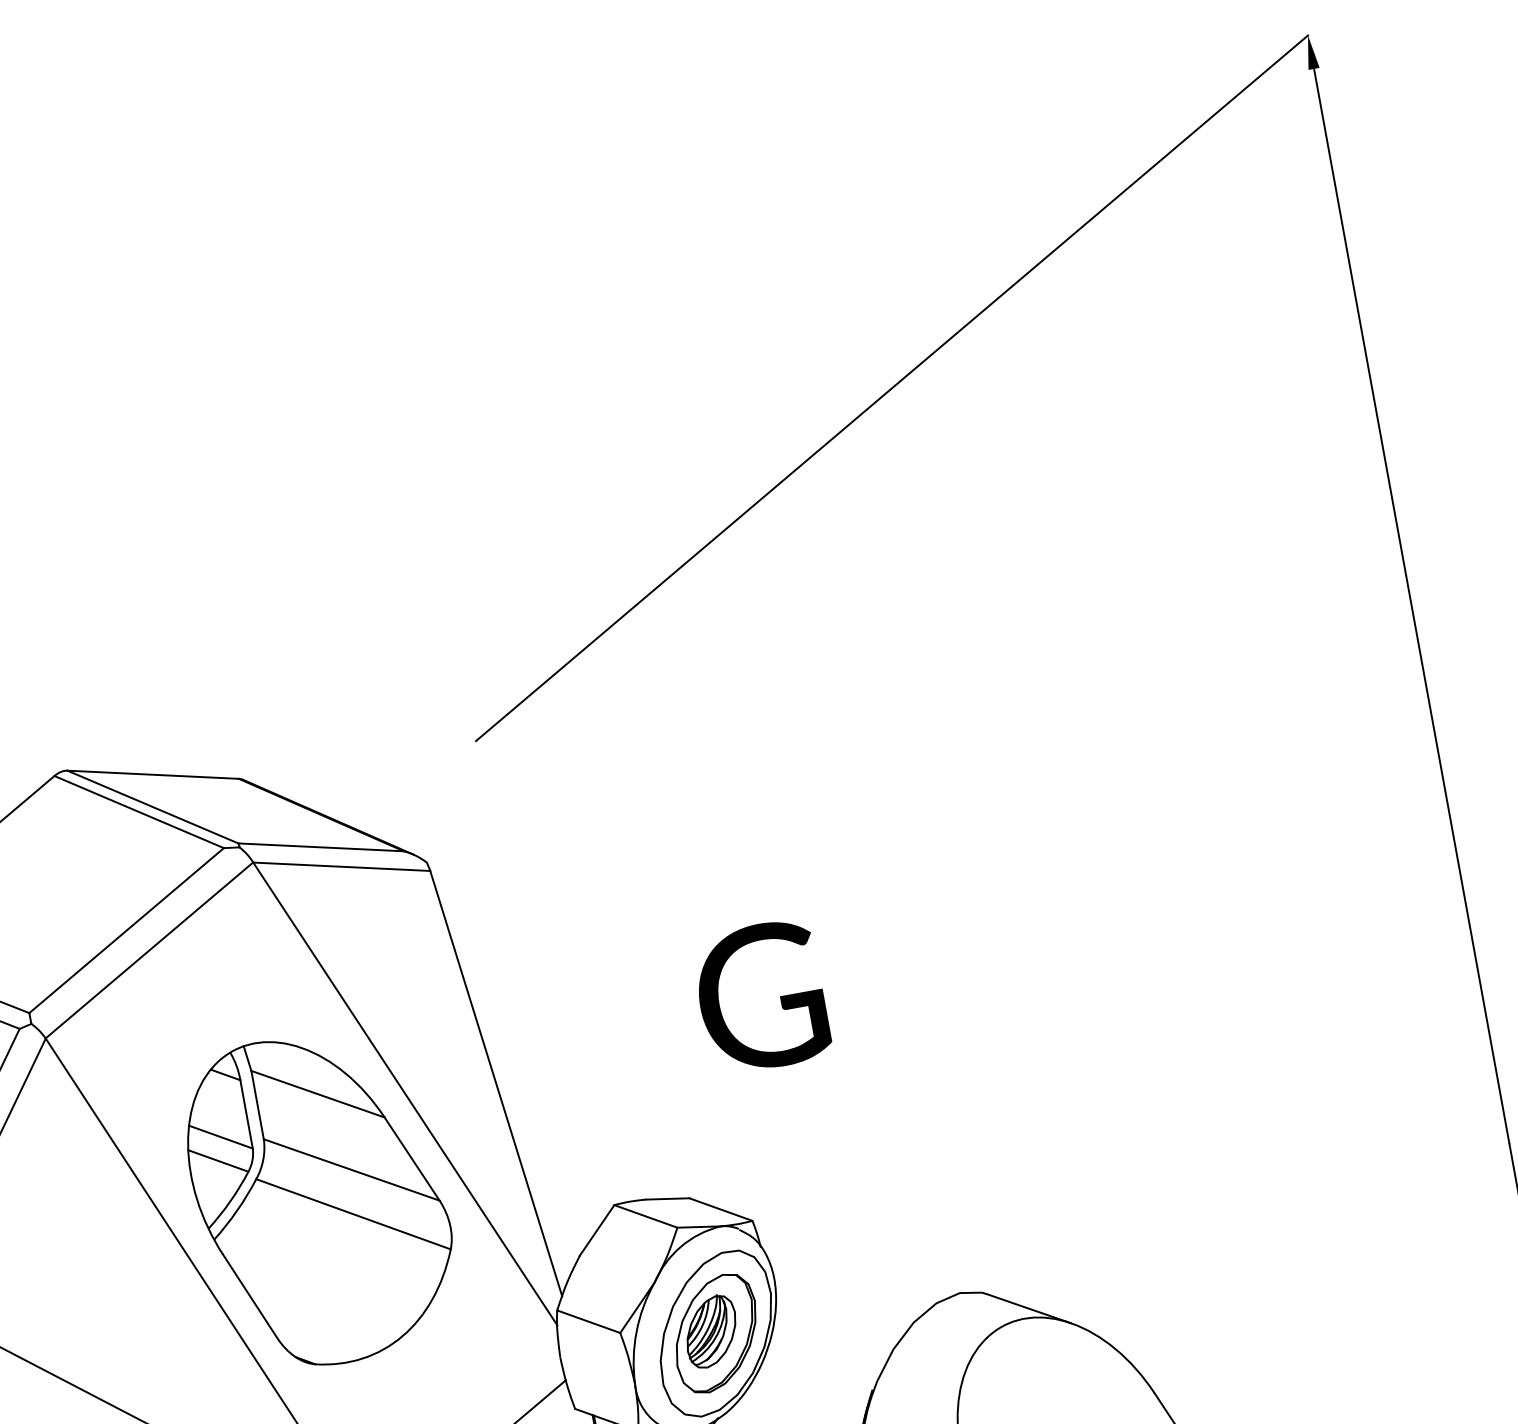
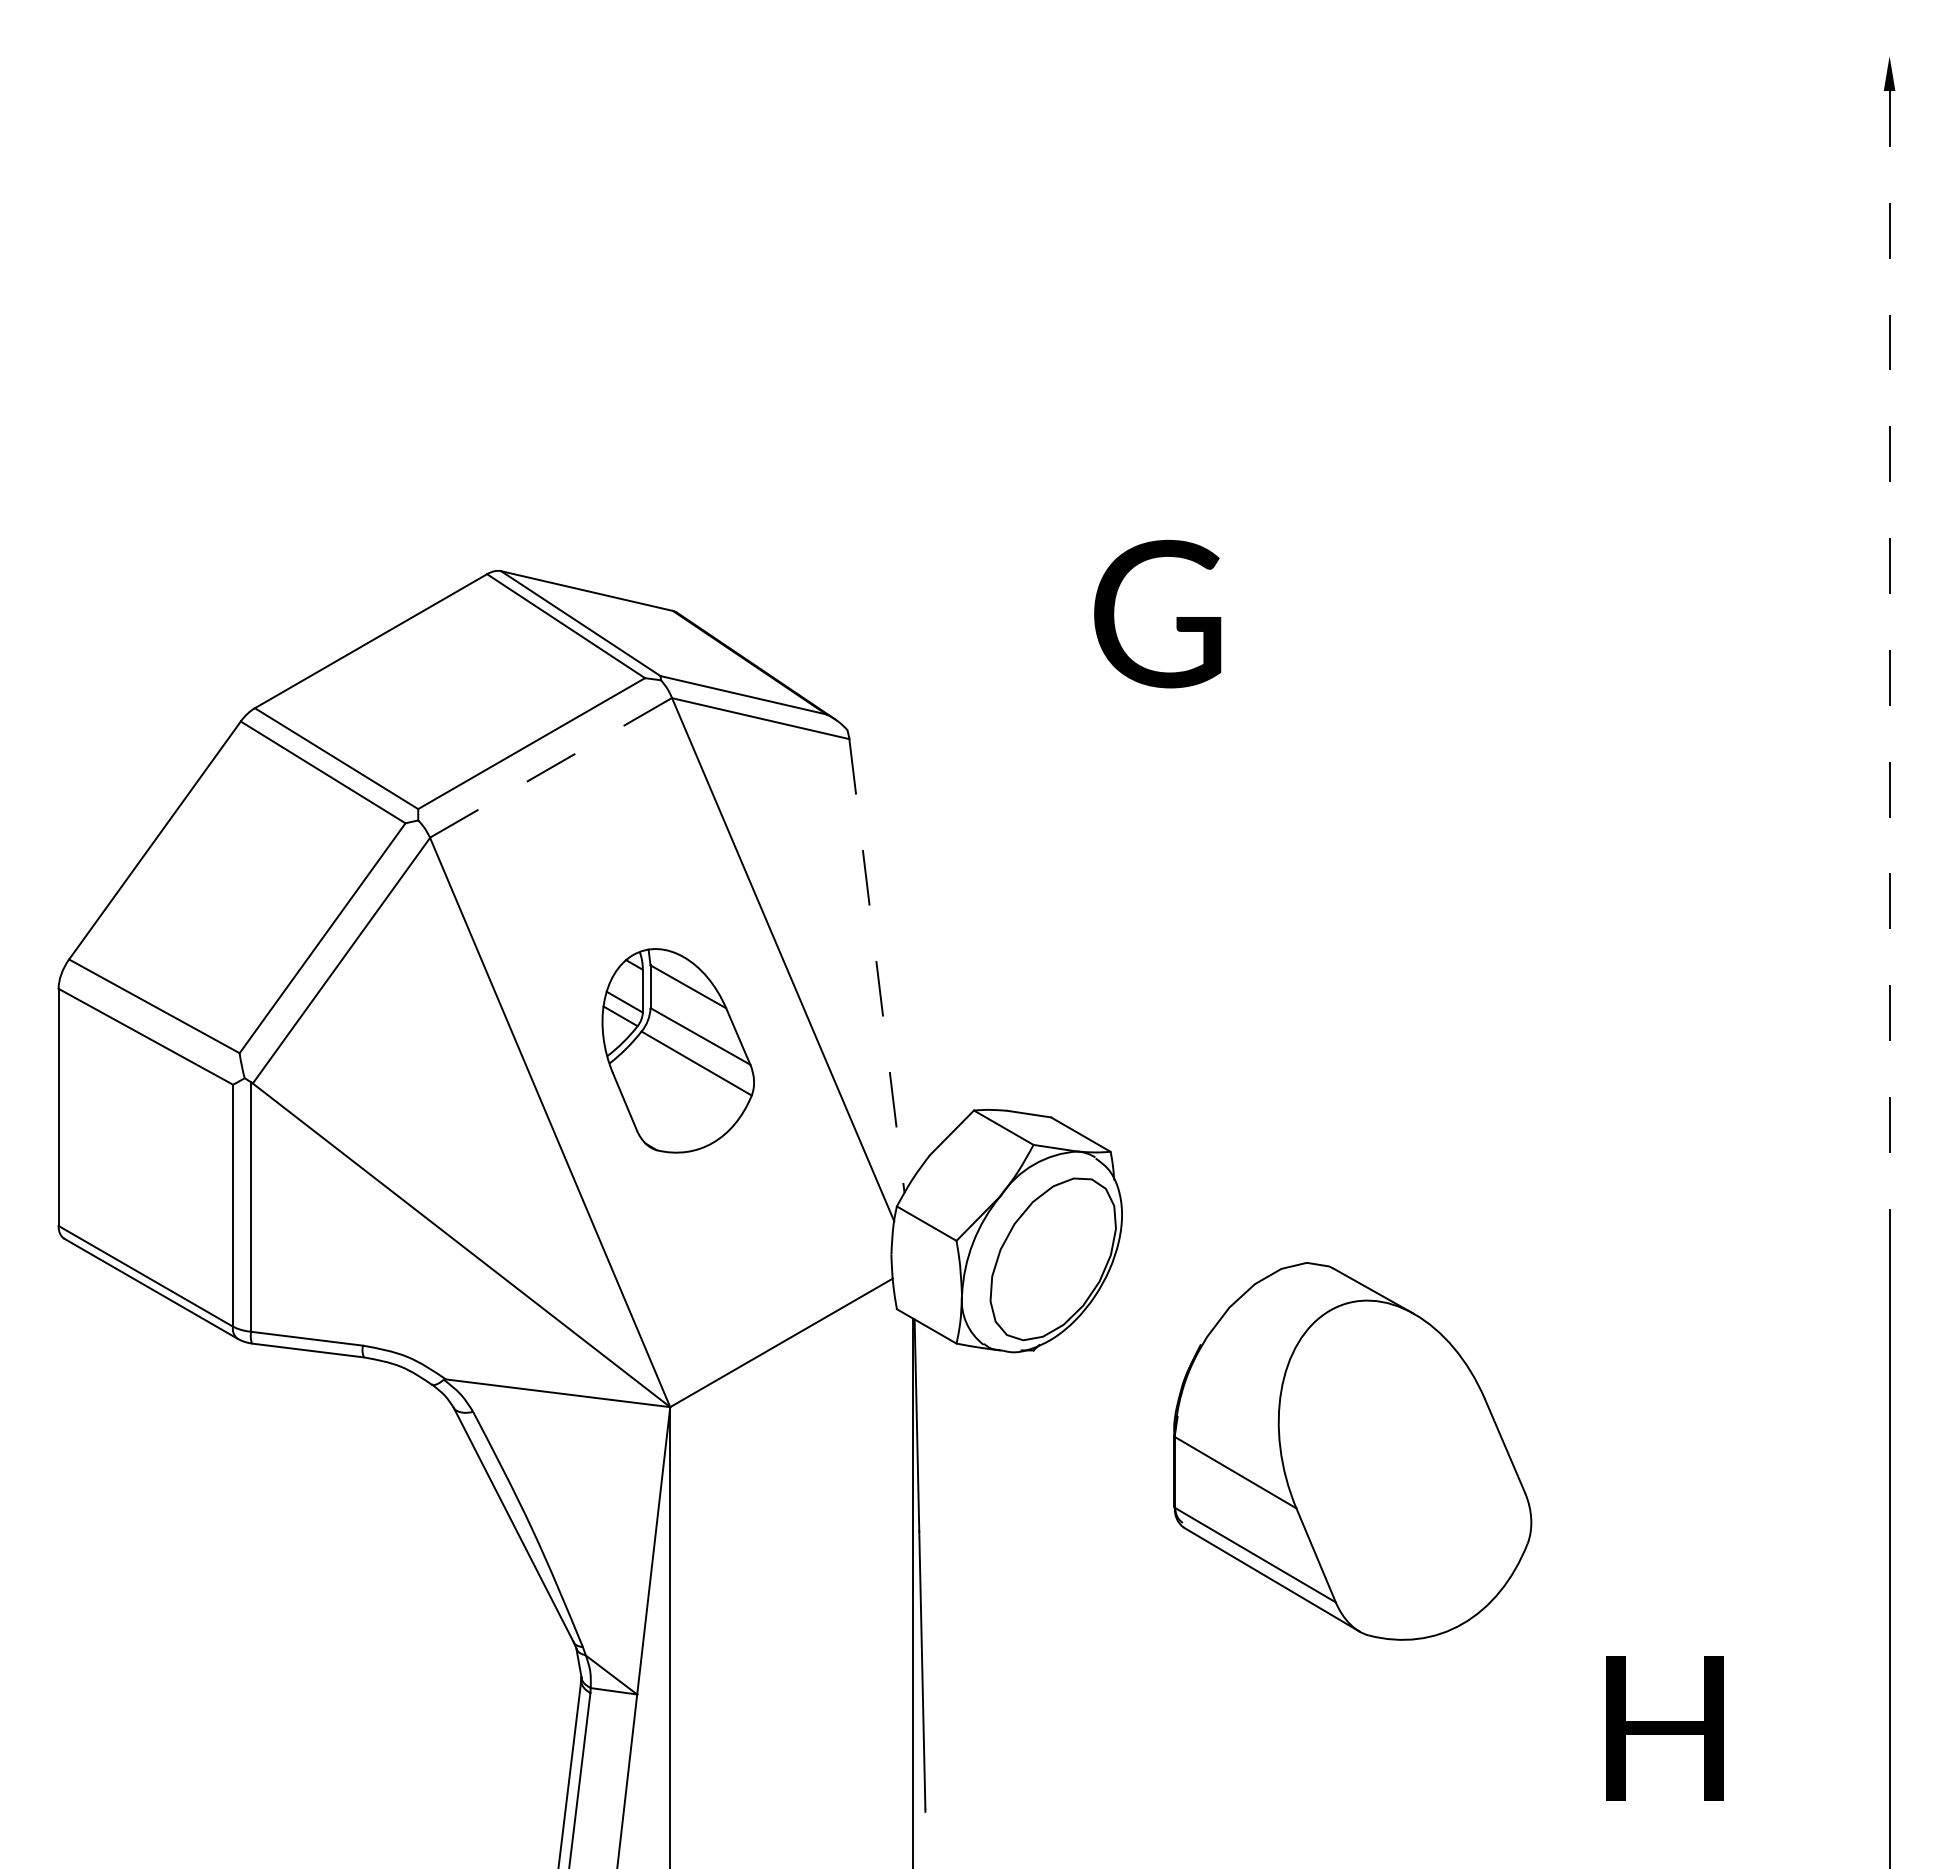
line: (892, 388) -> (1404, 336), removed
line: (1411, 606) -> (1889, 652), solid -> dashed
line: (149, 950) -> (551, 767), solid -> dashed
text: (761, 996) -> (1157, 613), moved
line: (495, 1084) -> (876, 966), solid -> dashed
part: (320, 1199) -> (678, 1050), size x0.6
part: (716, 1333) -> (1053, 1259), removed

